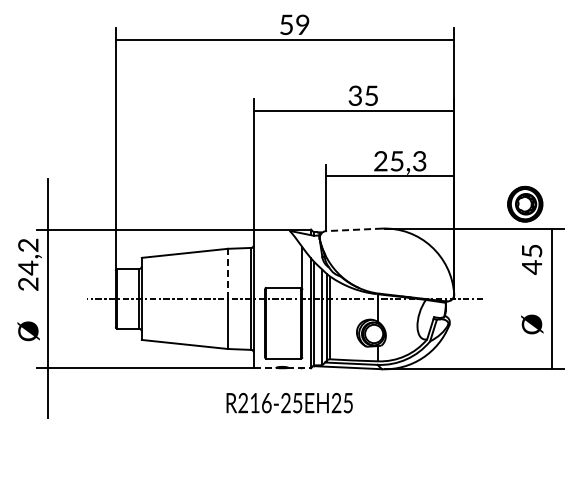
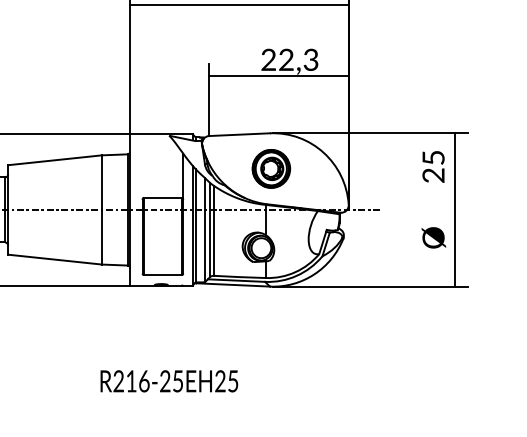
text: (396, 161) -> (285, 60), 25,3 -> 22,3
part: (525, 203) -> (271, 168), moved
line: (354, 229) -> (240, 134), dashed -> solid
text: (531, 267) -> (432, 175), 45 -> 25
line: (227, 273) -> (101, 182), dashed -> solid
line: (282, 368) -> (161, 285), dashed -> solid
text: (289, 403) -> (169, 381), moved

